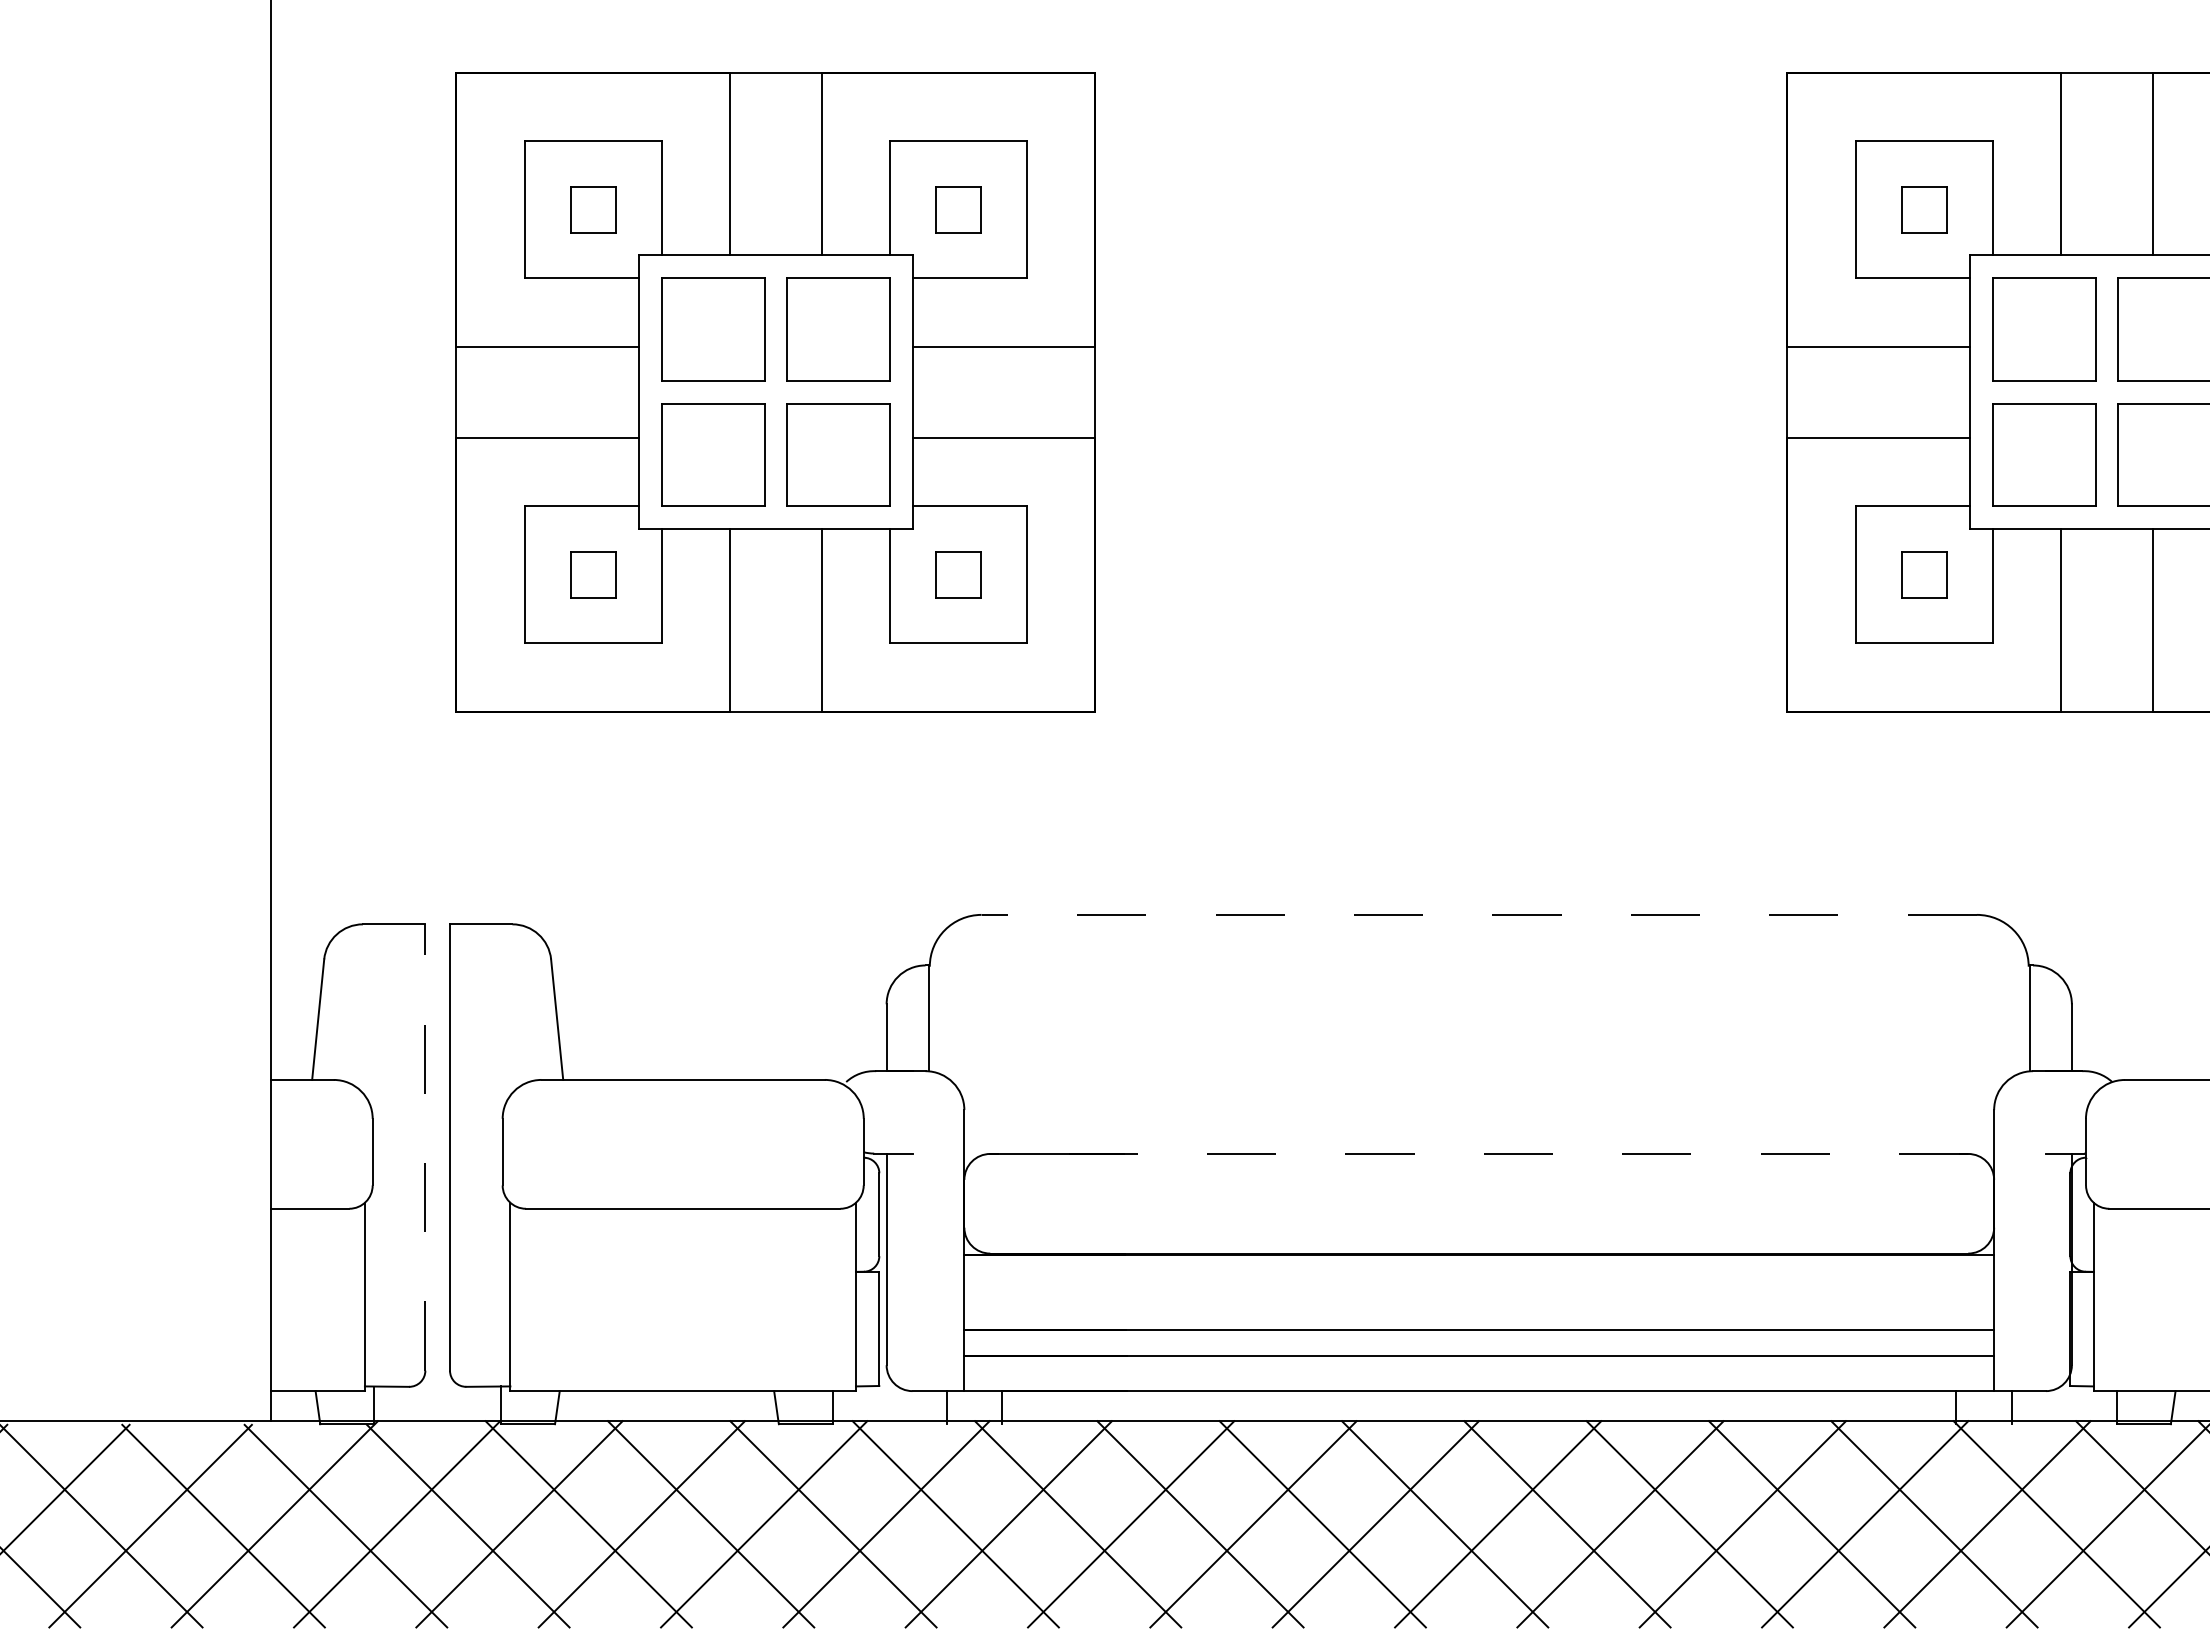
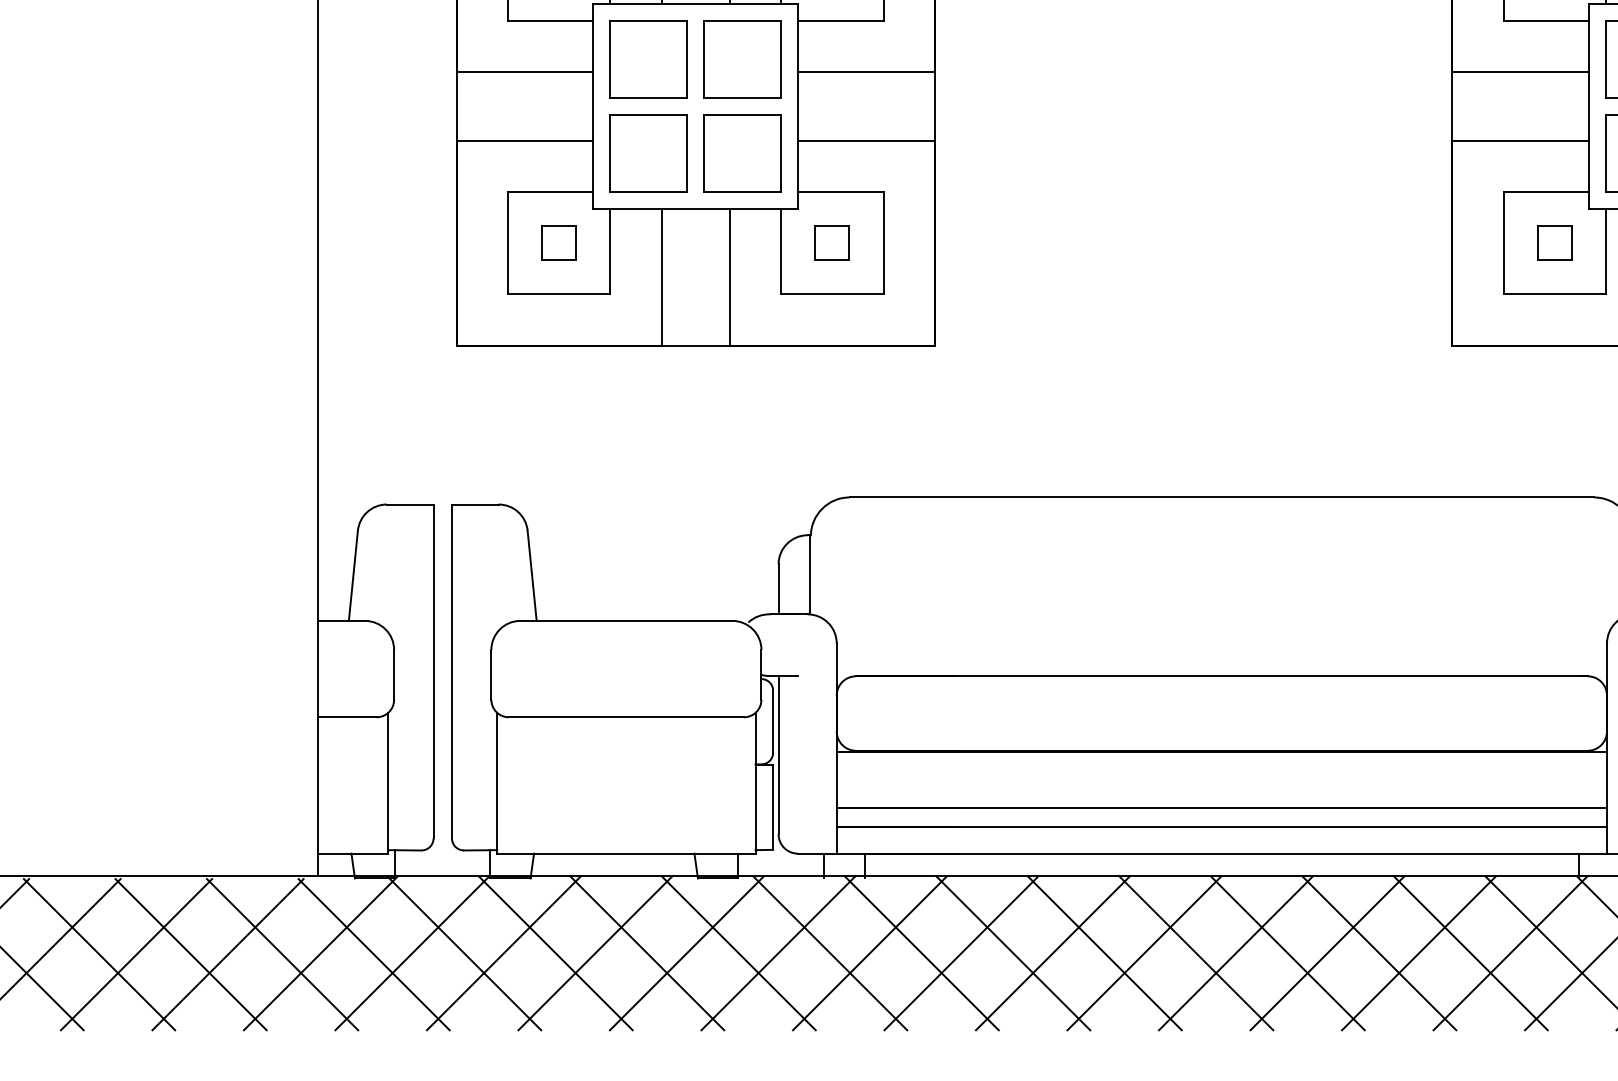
line: (1479, 914) -> (1222, 497), dashed -> solid
line: (425, 1147) -> (433, 671), dashed -> solid
line: (1479, 1153) -> (1222, 675), dashed -> solid

